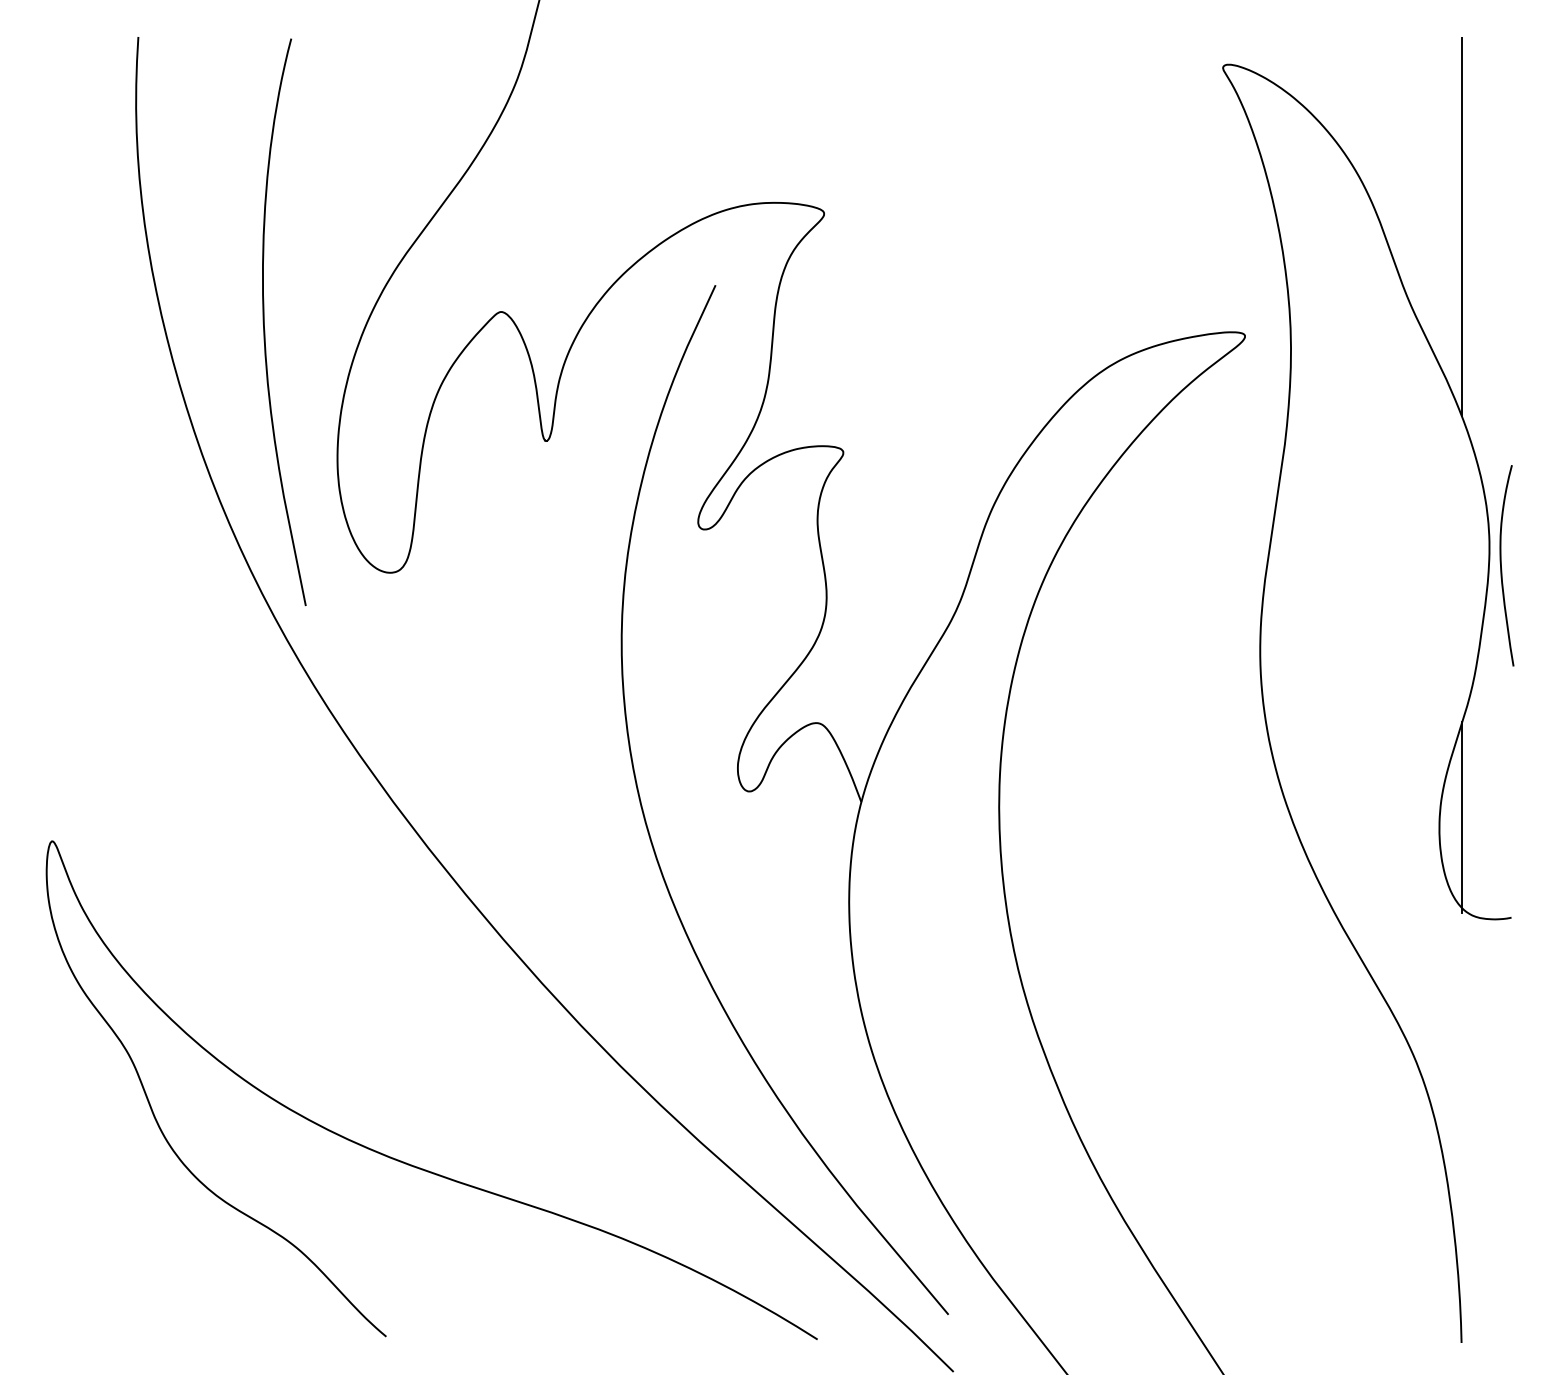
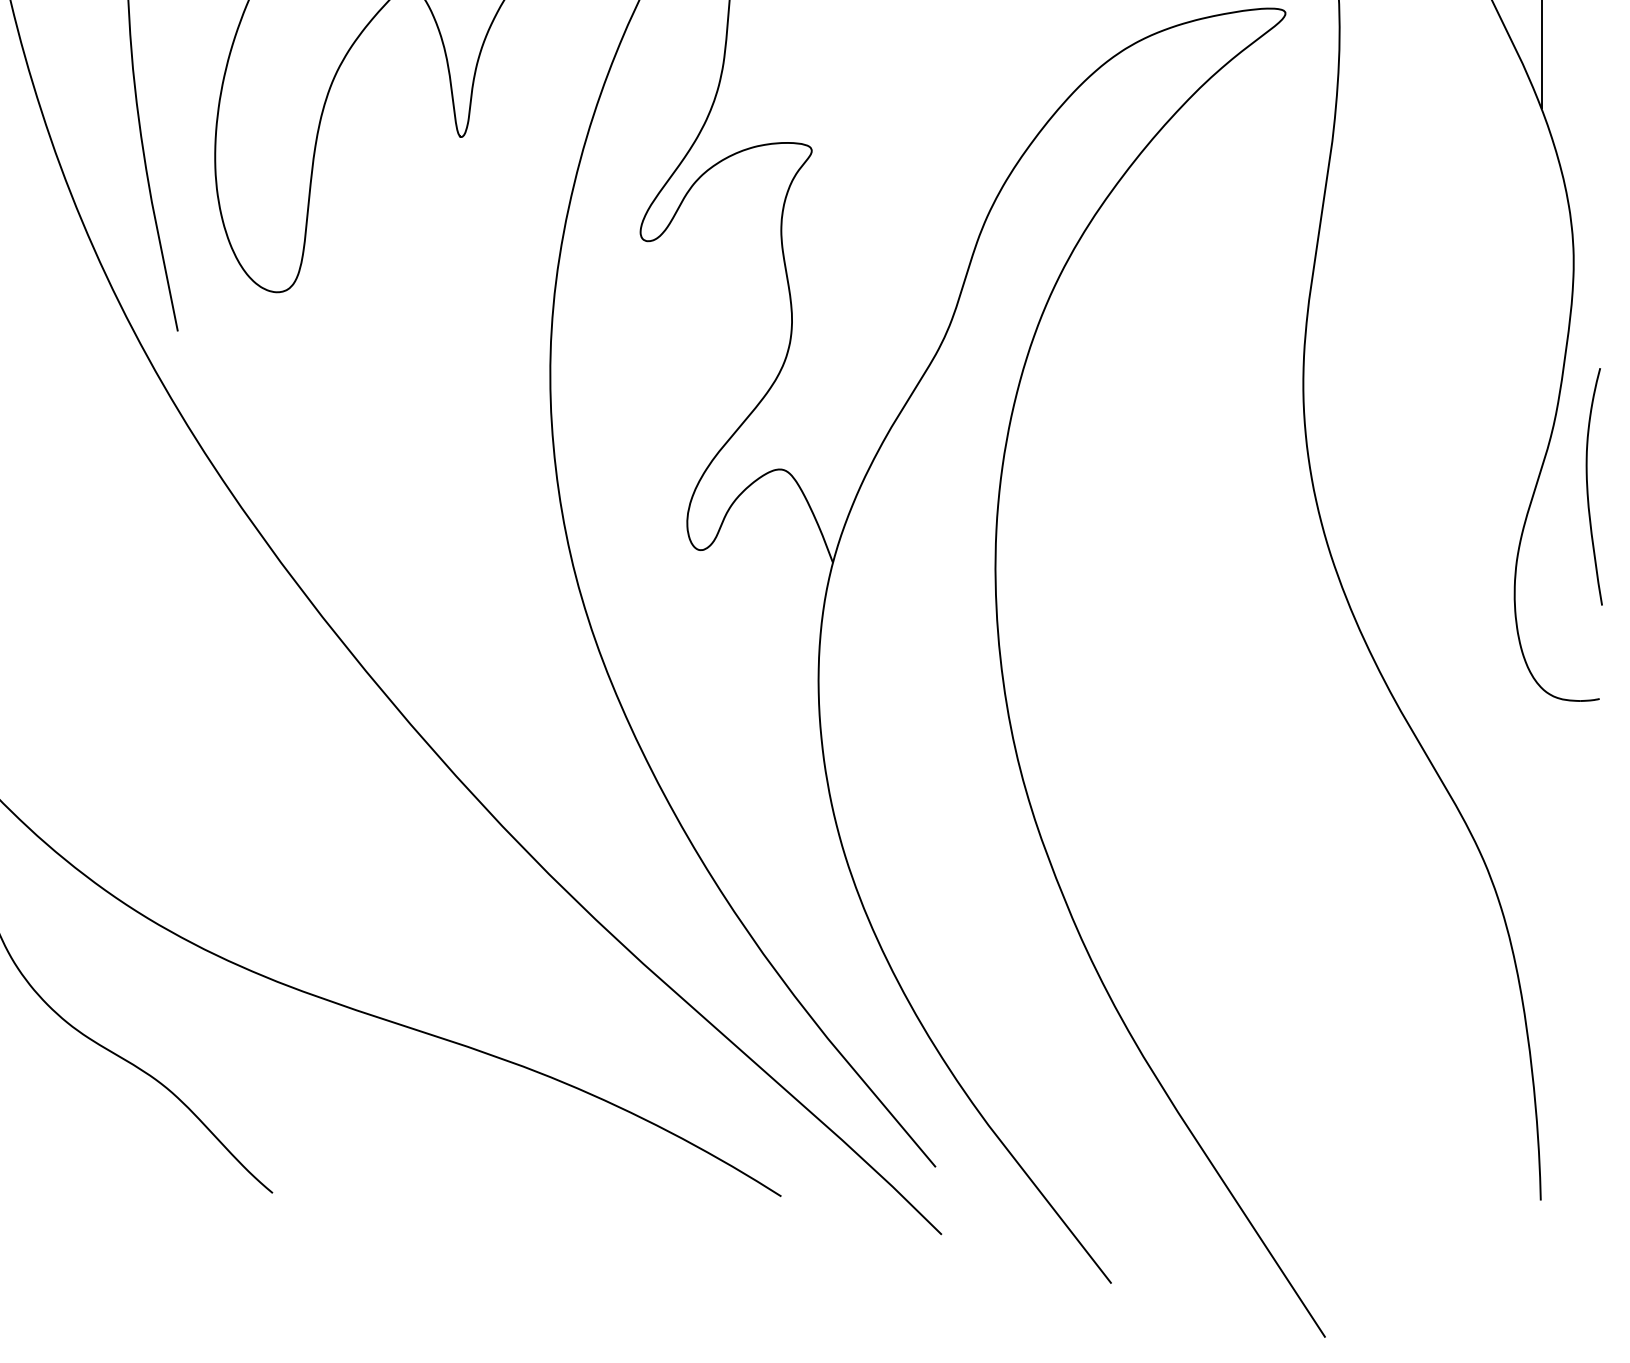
curve: (1501, 565) -> (1587, 486), moved
line: (1462, 817) -> (1541, 580), removed

